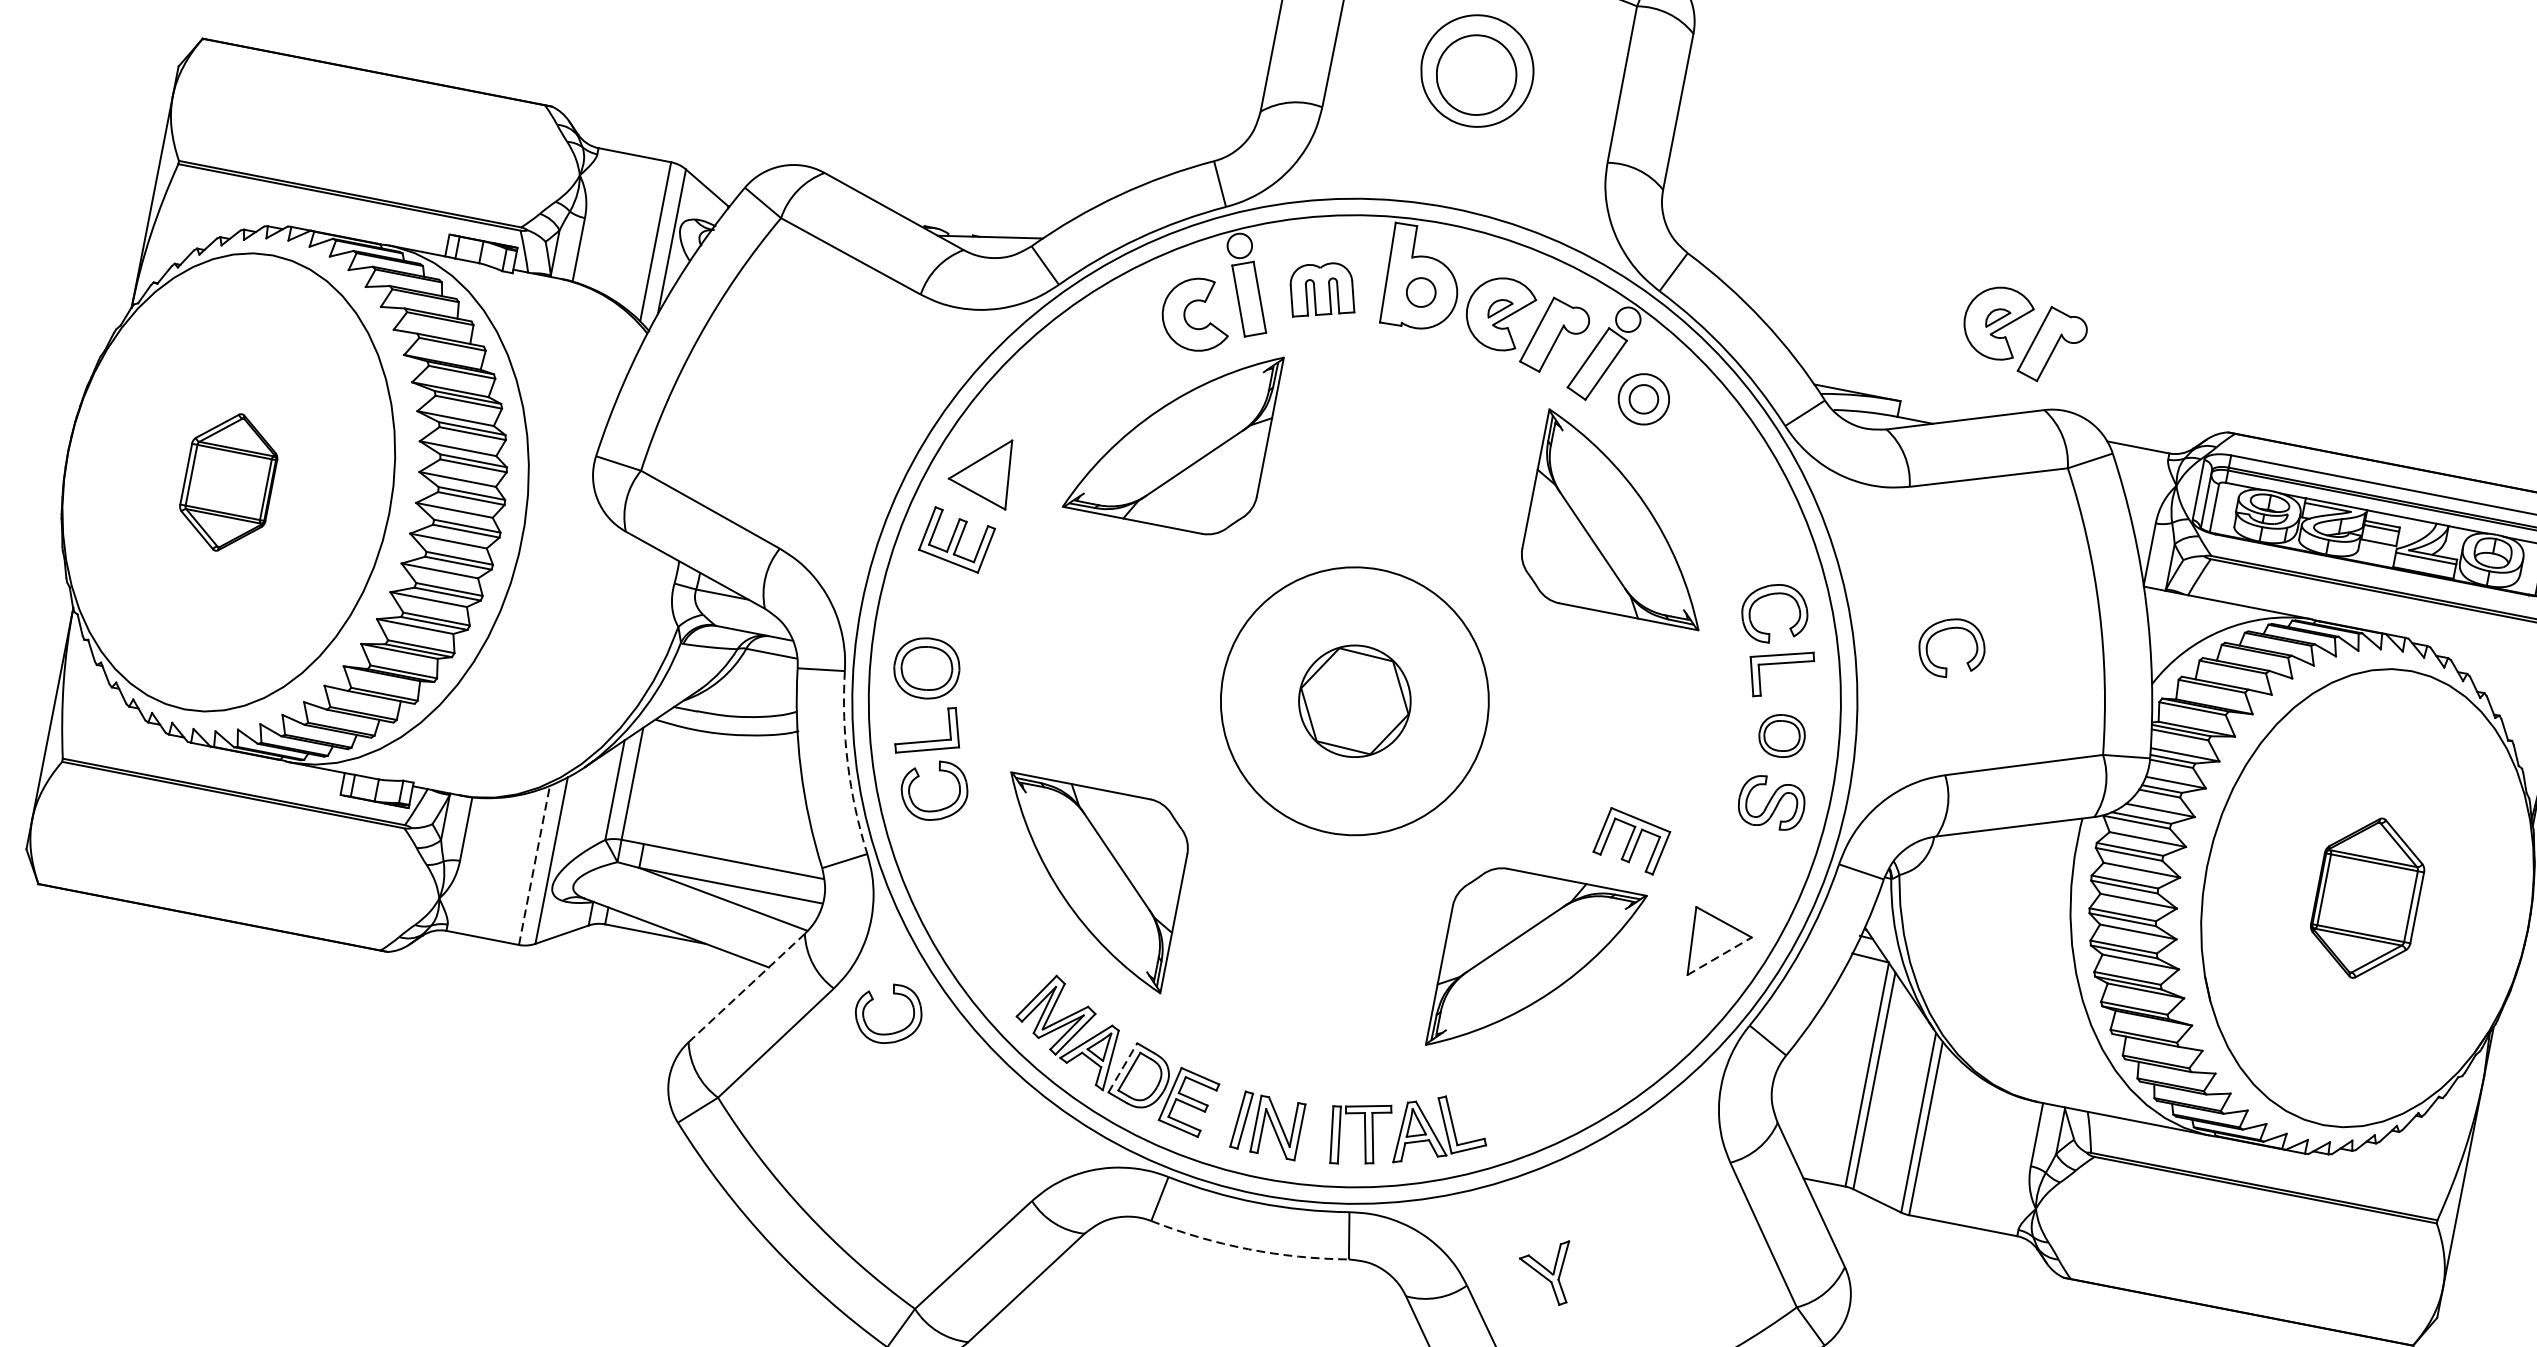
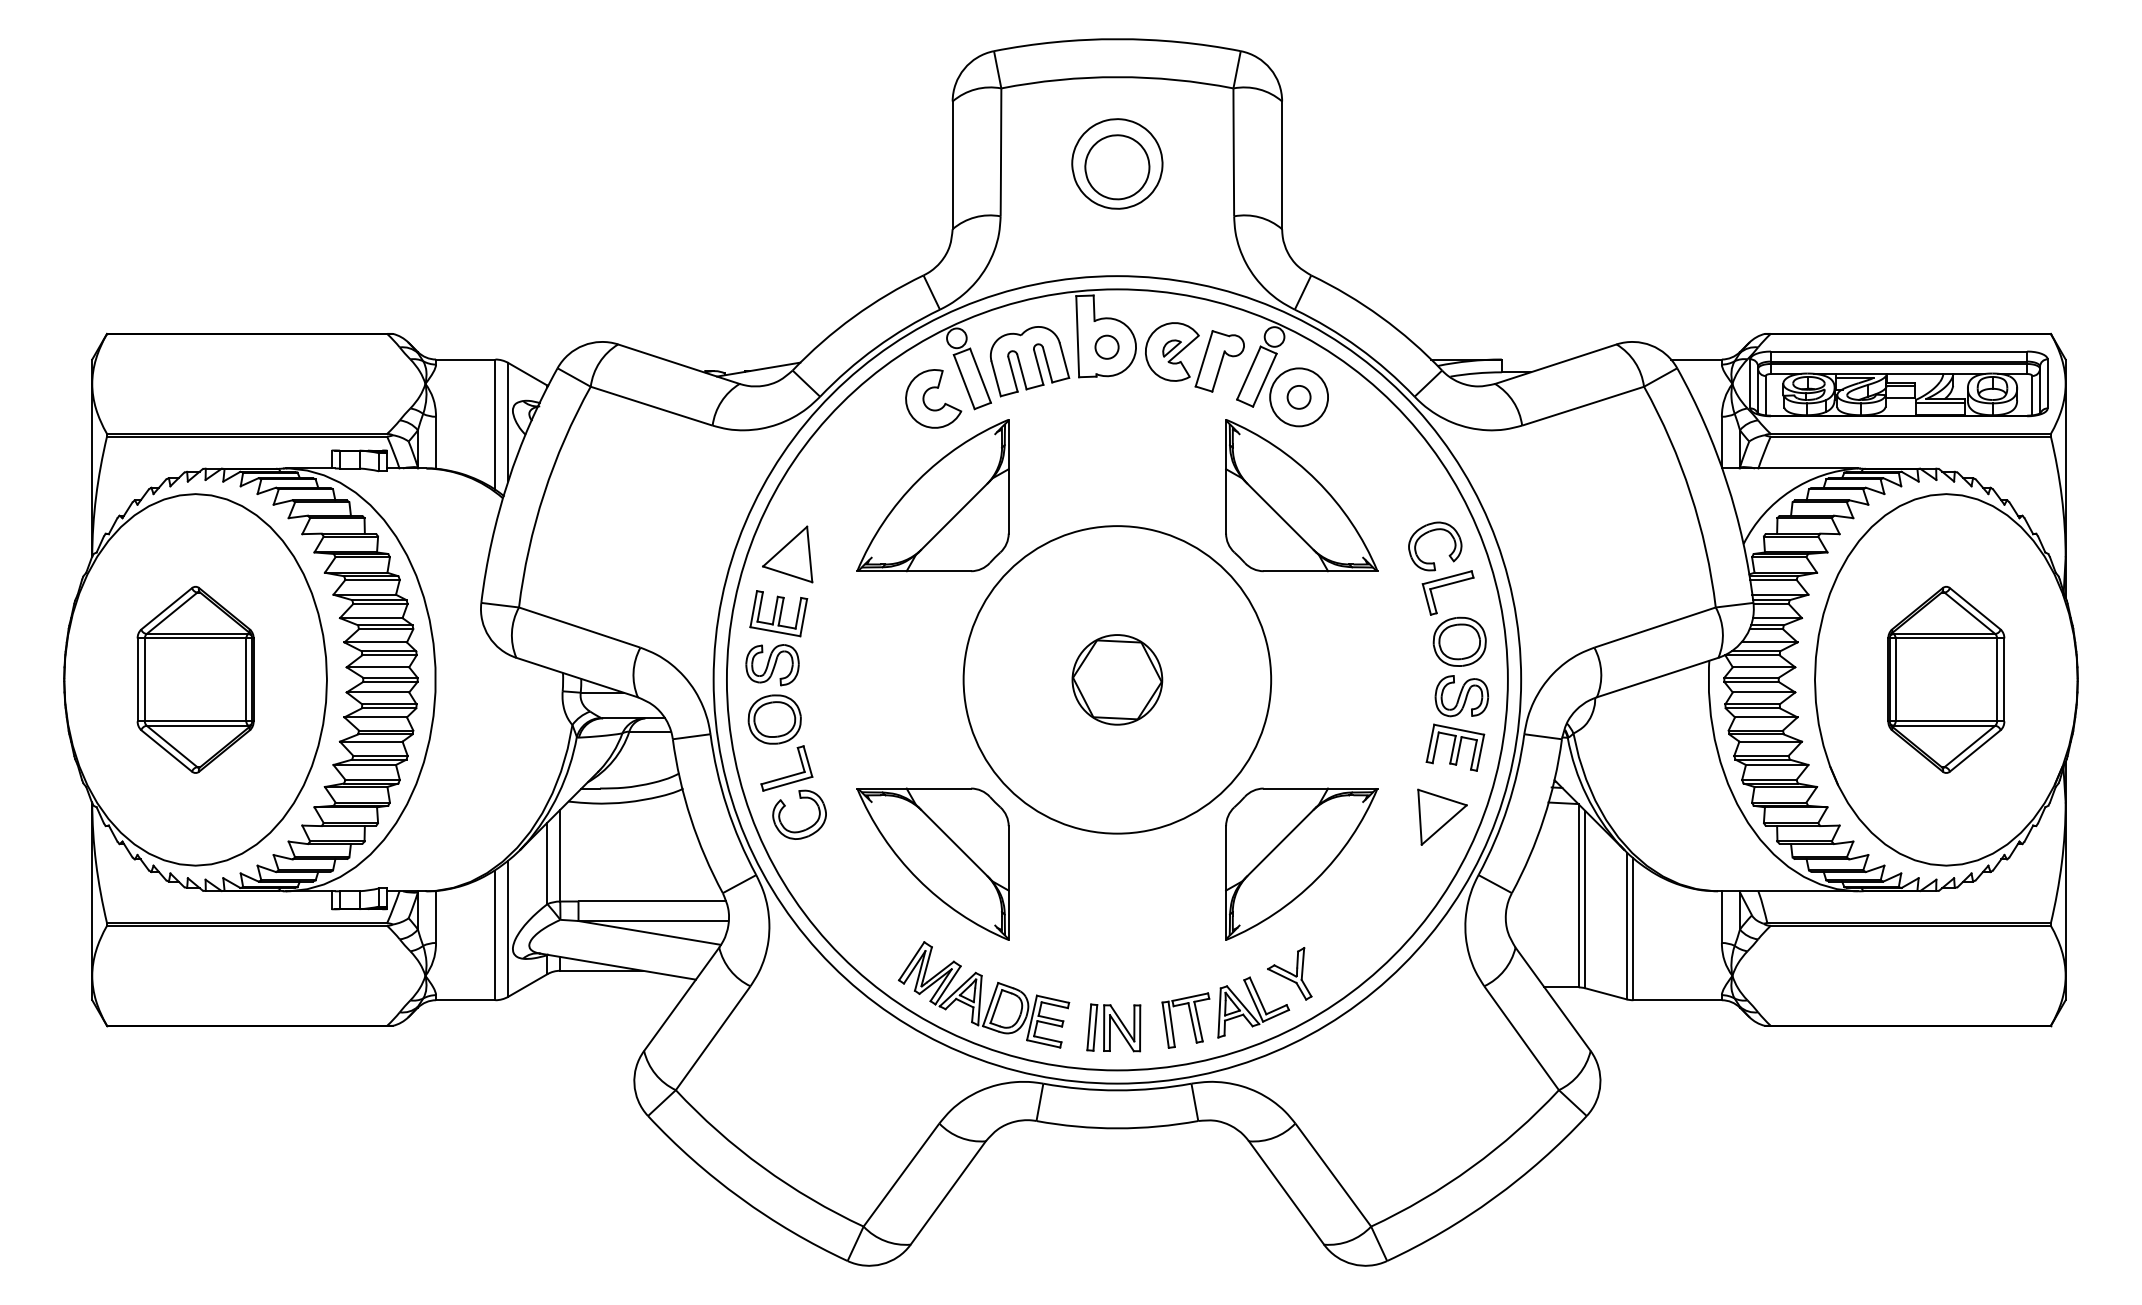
part: (1323, 291) -> (1029, 361), size x1.43
part: (2032, 340) -> (1596, 291), removed
circle: (1644, 399) -> (1299, 397), size x1.43
part: (228, 481) -> (195, 679), size x1.67
part: (936, 601) -> (772, 665), added
part: (1949, 630) -> (1575, 532), removed
circle: (1355, 700) -> (1117, 679), size x1.43
part: (1781, 735) -> (1459, 641), size x1.43
arc: (847, 763) -> (726, 806), dashed -> solid
part: (1632, 840) -> (1455, 747), moved
line: (534, 865) -> (495, 935), dashed -> solid
part: (2367, 897) -> (1946, 679), size x1.43
line: (1719, 956) -> (1444, 825), dashed -> solid
line: (746, 988) -> (681, 999), dashed -> solid
part: (889, 1032) -> (801, 1012), removed
line: (1122, 1067) -> (990, 1004), dashed -> solid
arc: (1248, 1249) -> (1117, 1128), dashed -> solid
part: (1545, 1269) -> (1289, 973), moved

